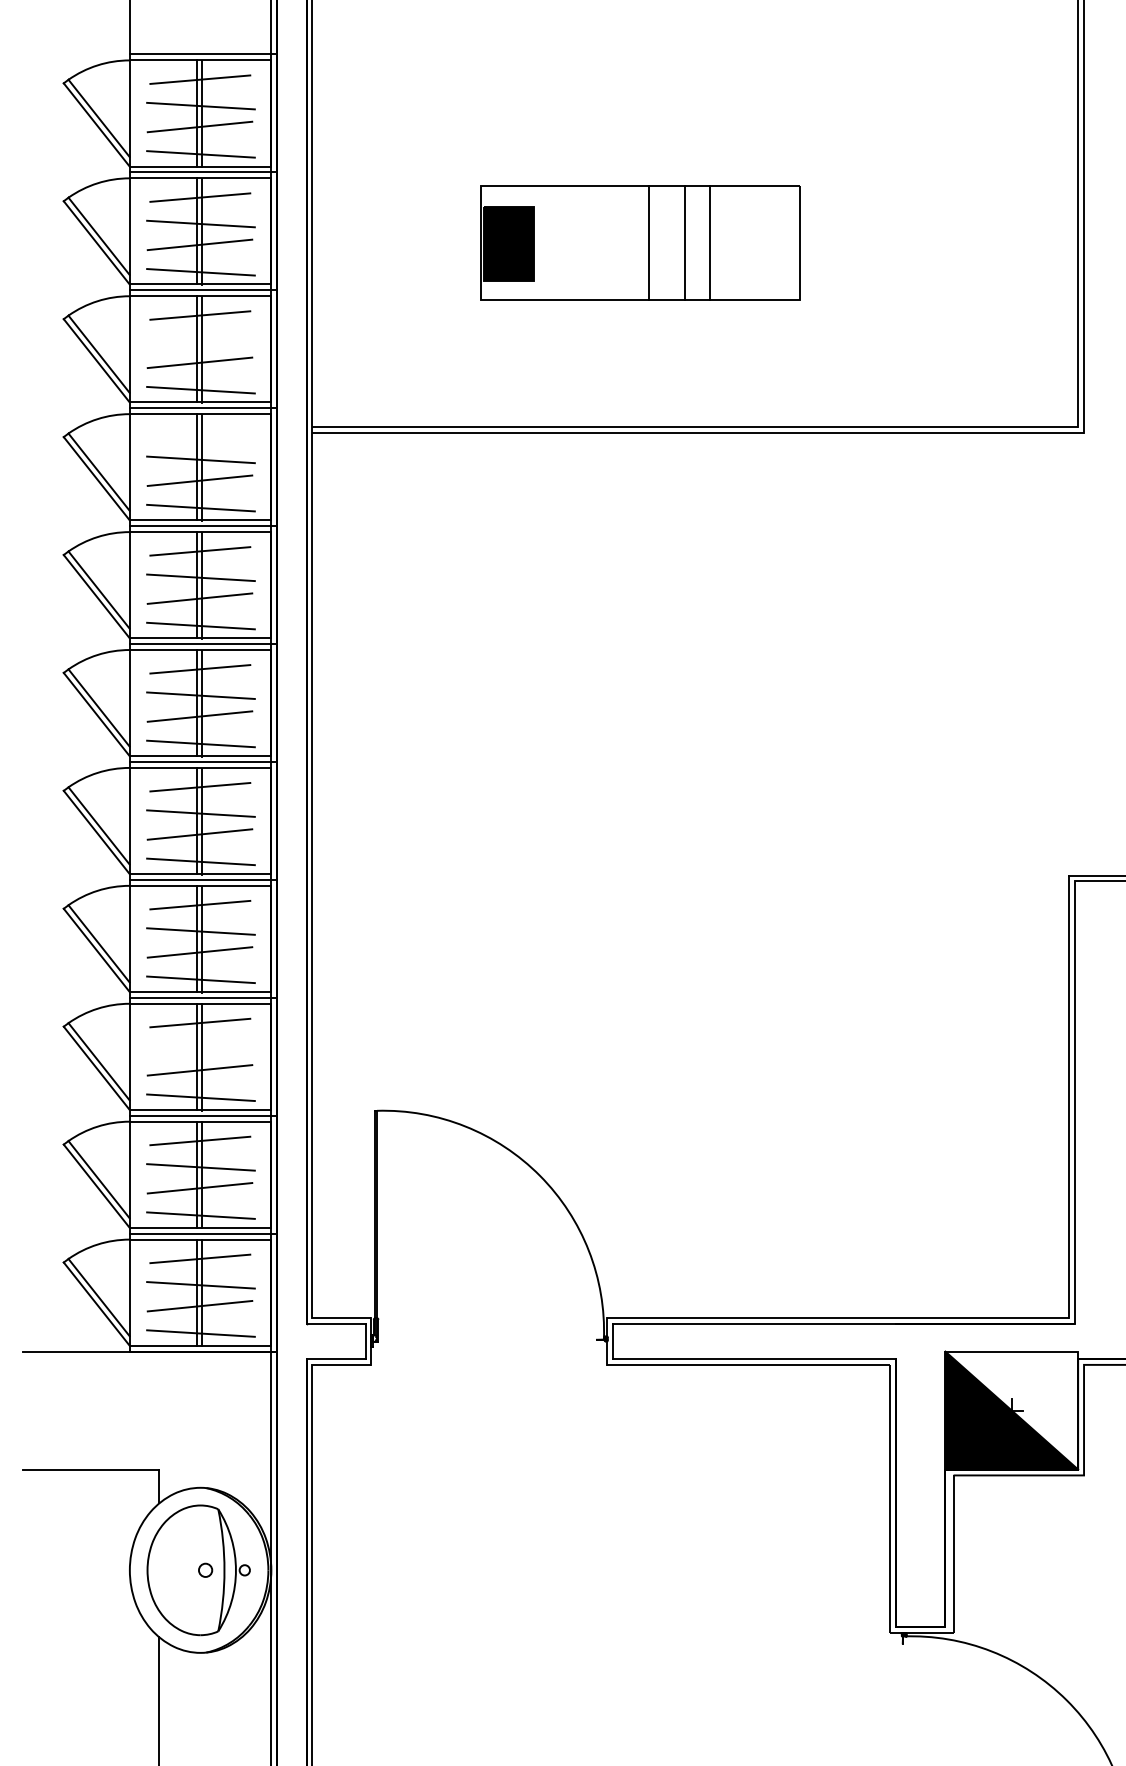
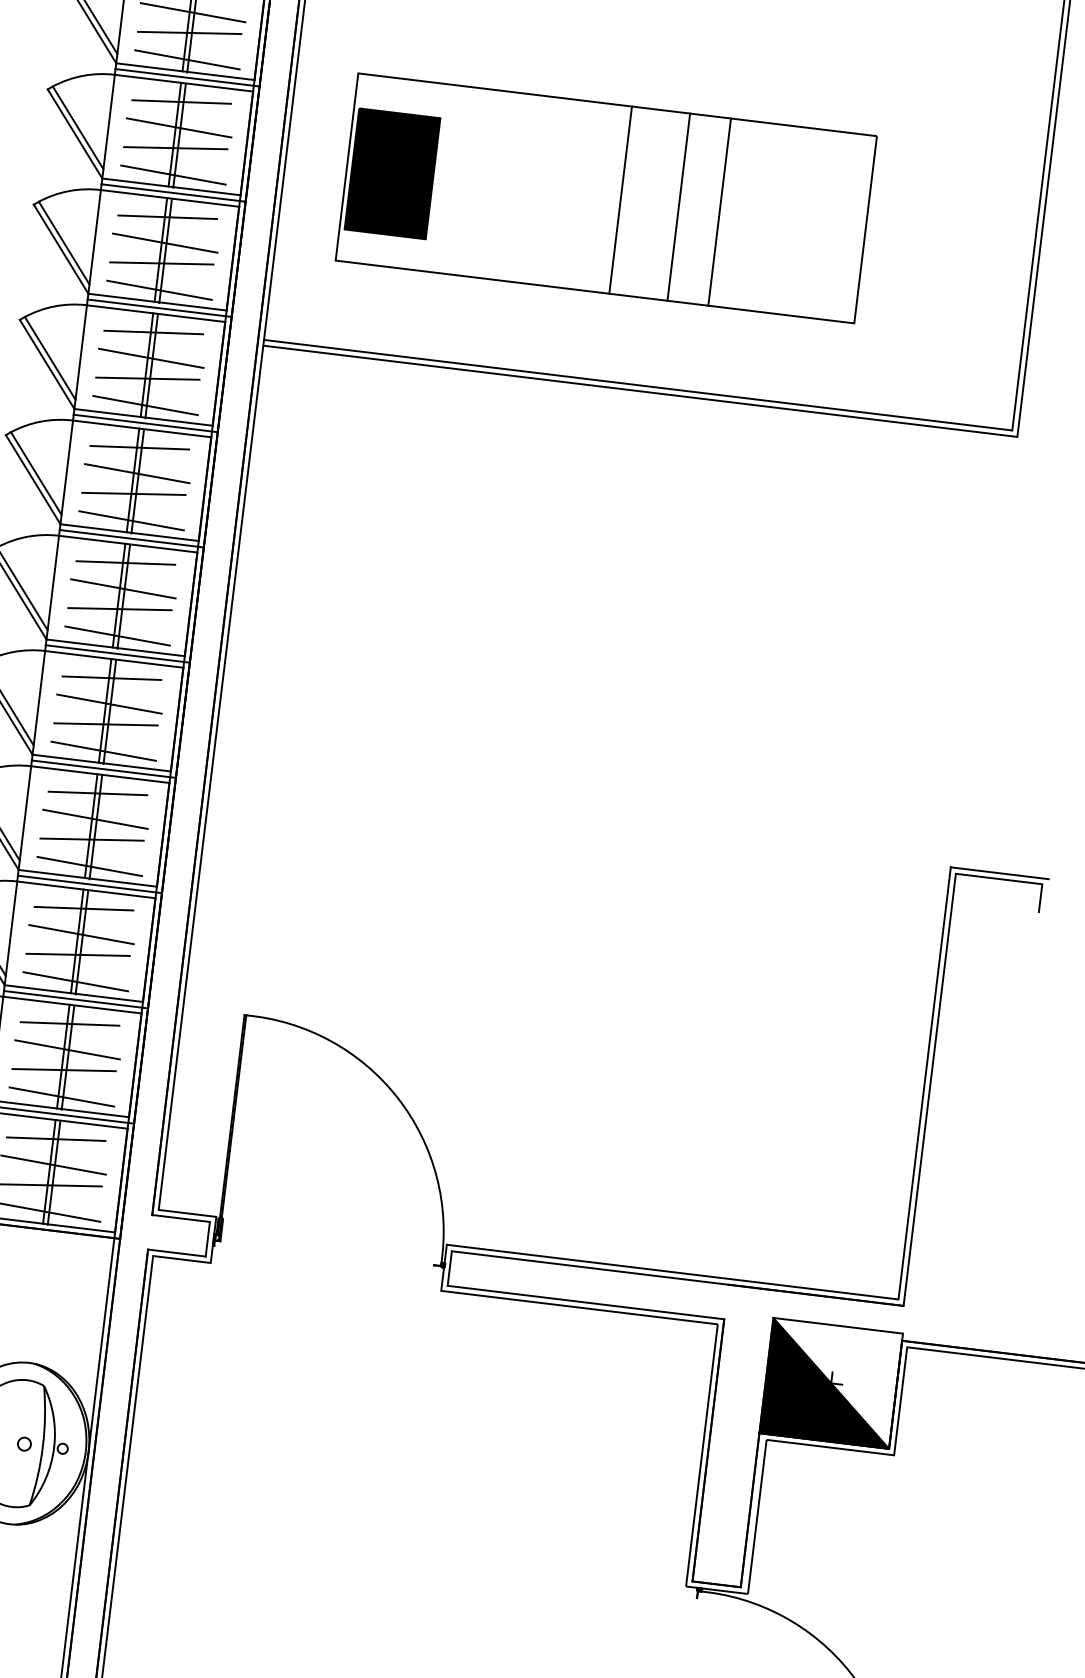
part: (640, 242) -> (606, 197), size x1.67
line: (200, 341) -> (164, 242), added
line: (200, 433) -> (153, 332), added
line: (200, 1049) -> (81, 934), added

